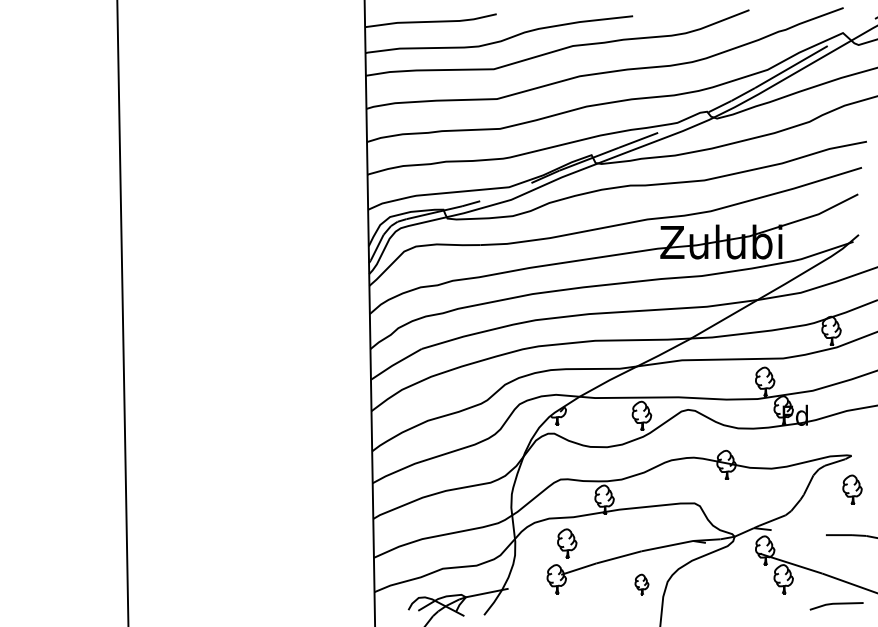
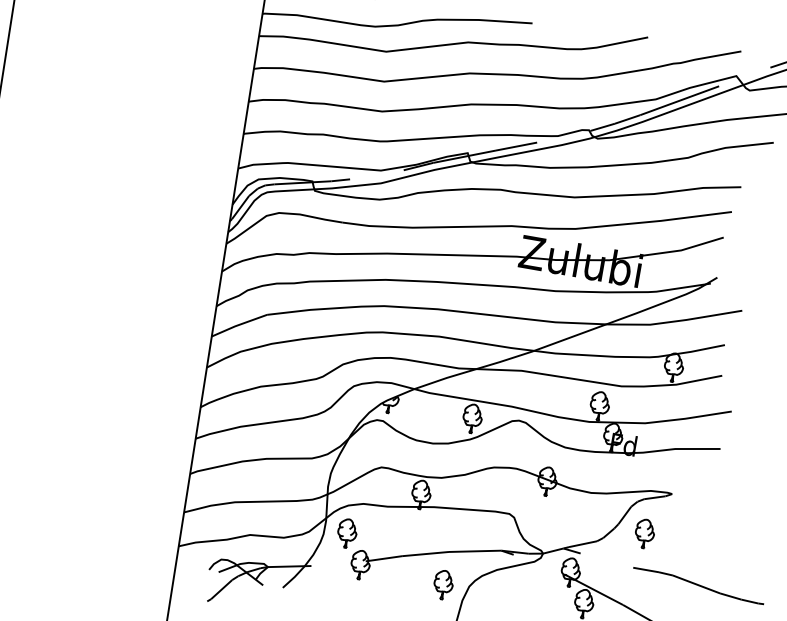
part: (852, 489) -> (644, 533), moved
part: (567, 543) -> (347, 533), moved
part: (641, 584) -> (443, 584), size x1.43

